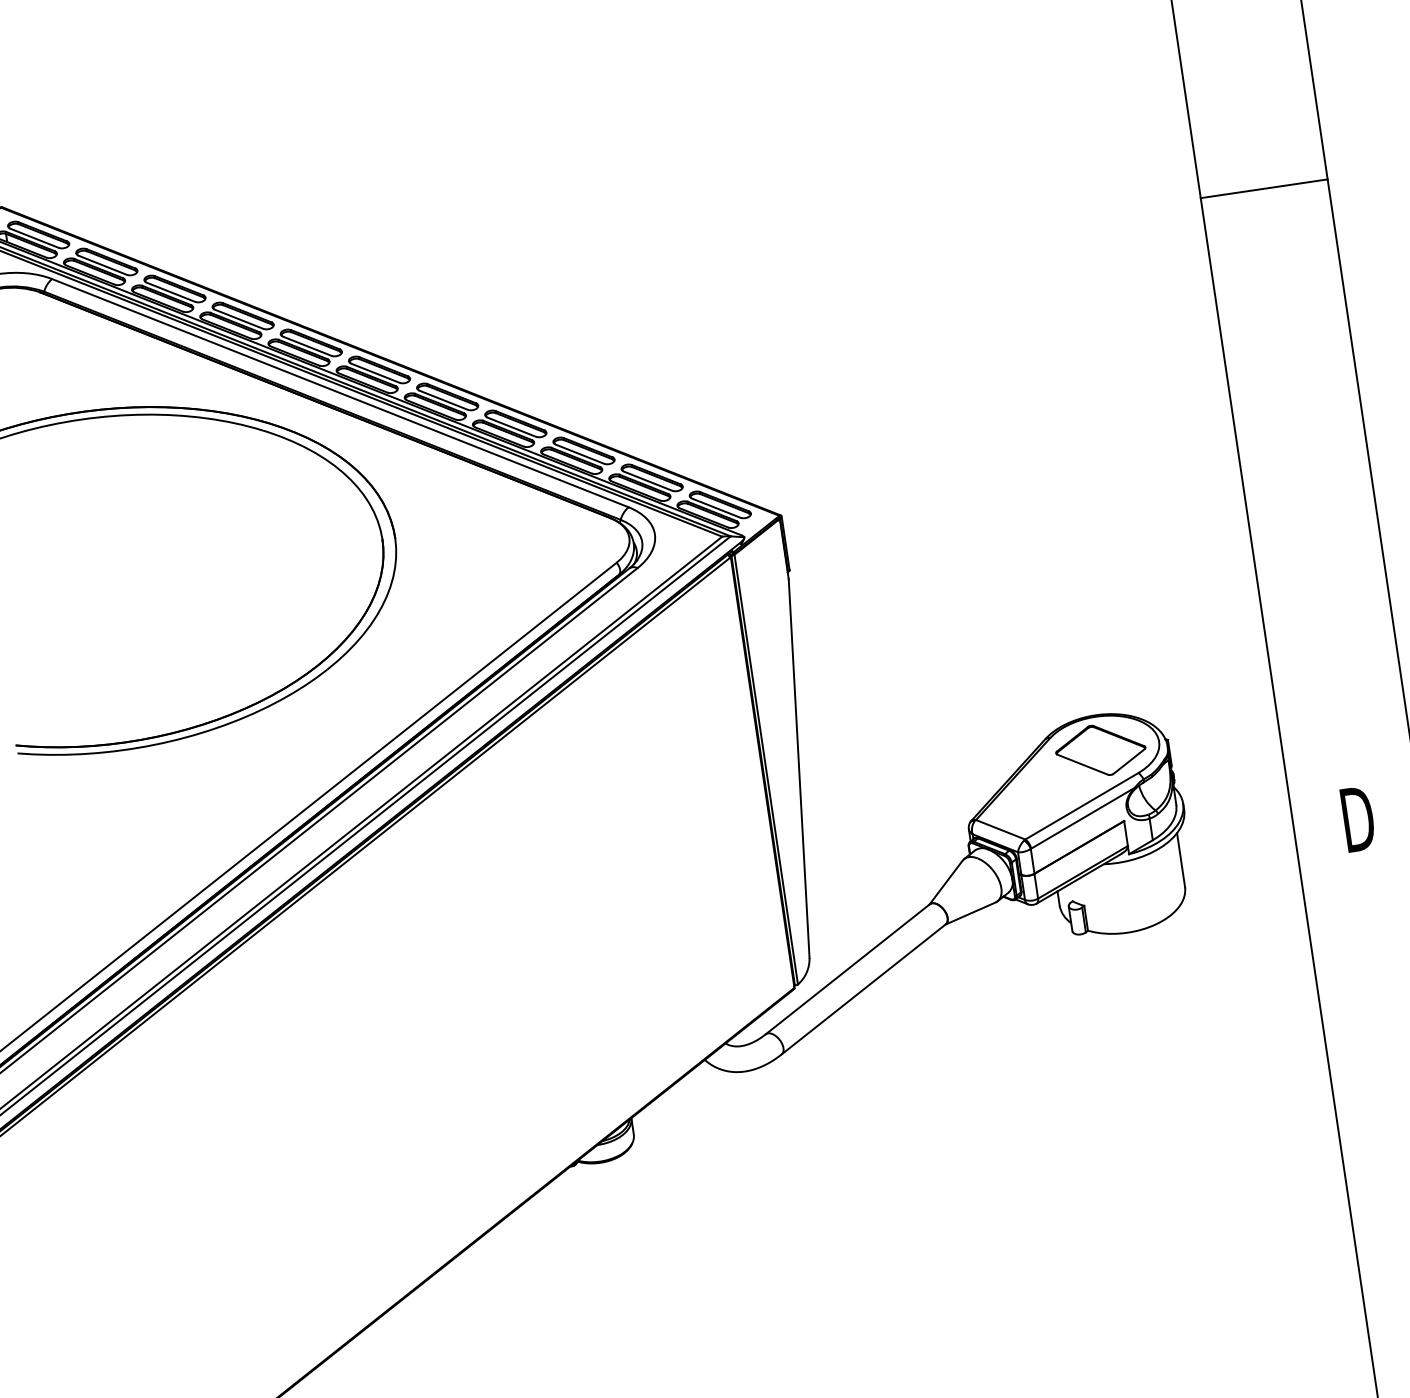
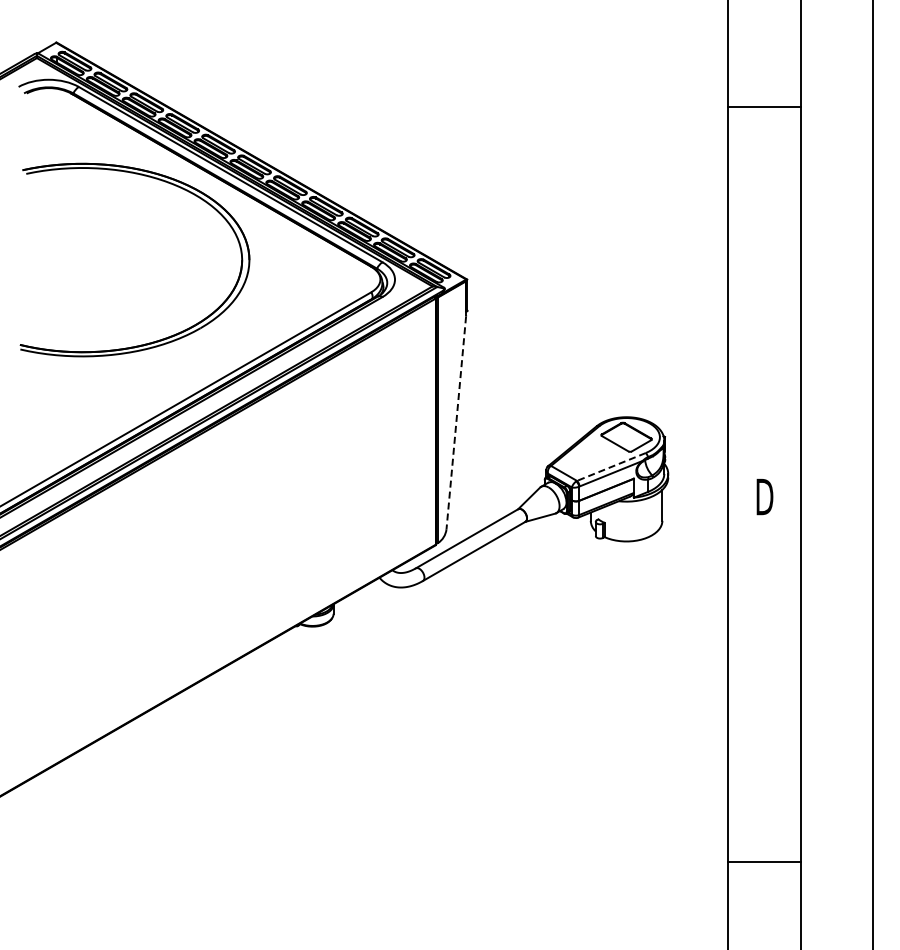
line: (1264, 188) -> (764, 106), moved
line: (799, 768) -> (456, 422), solid -> dashed
line: (1080, 807) -> (610, 467), solid -> dashed

